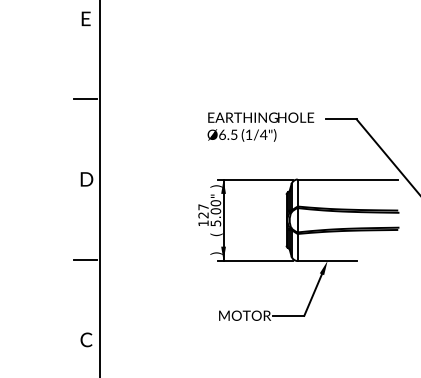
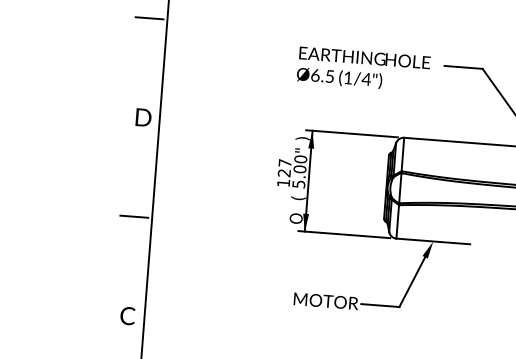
text: (216, 251) -> (296, 219), ) -> O

